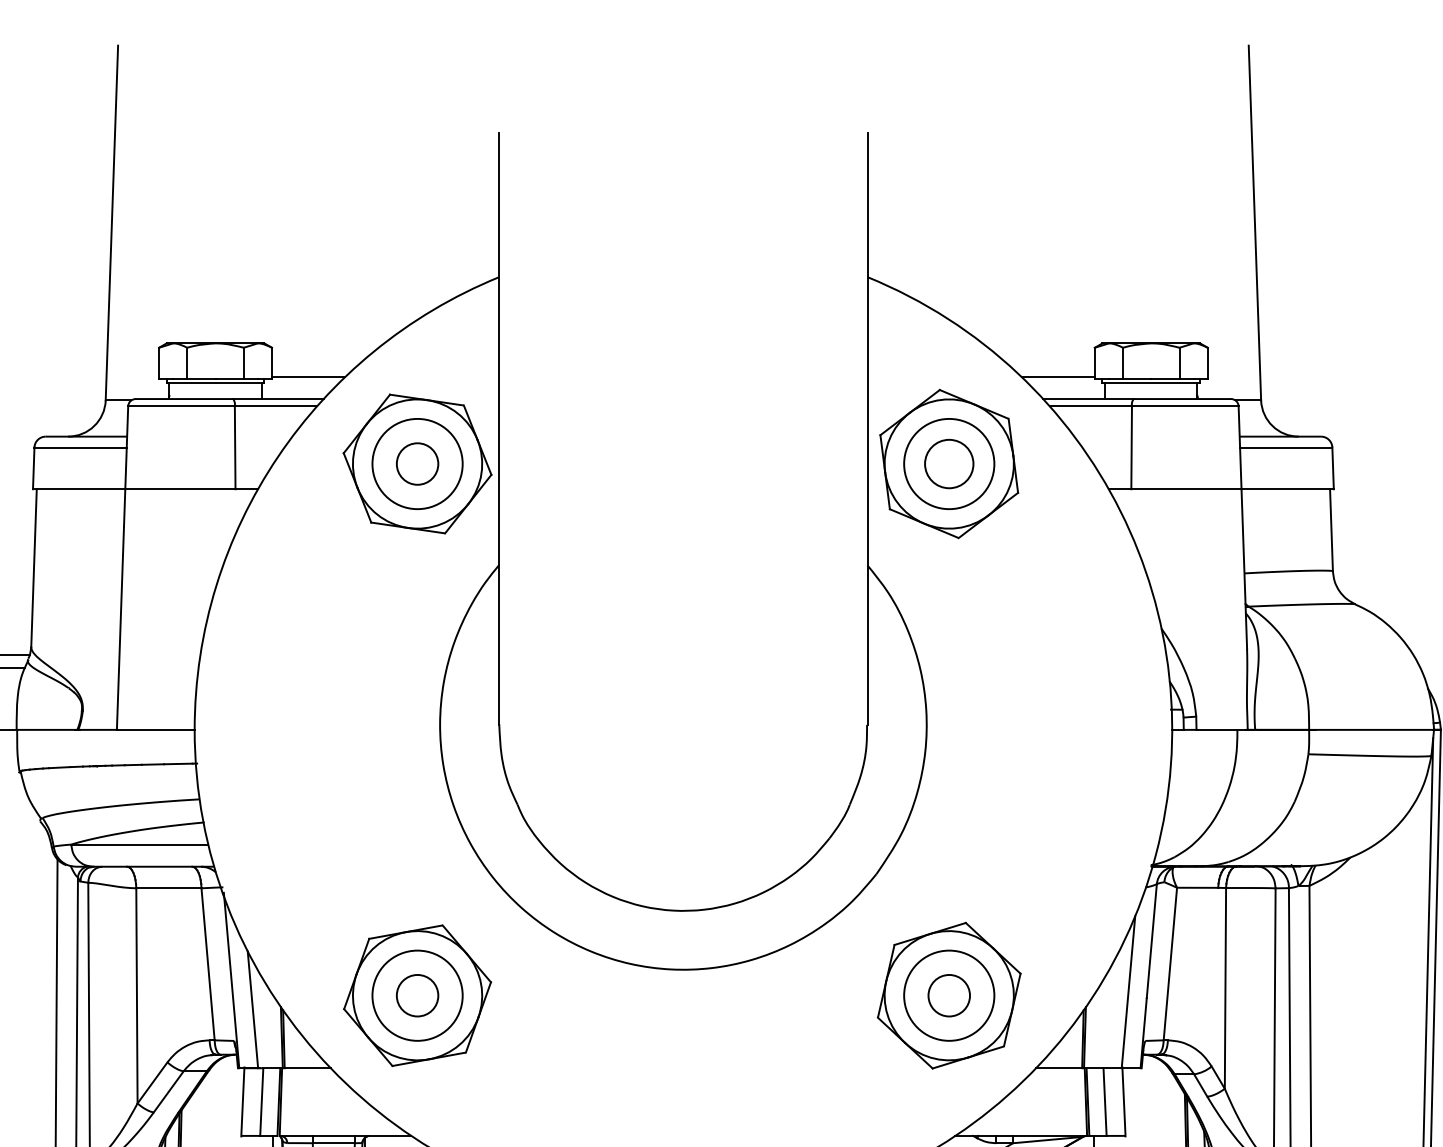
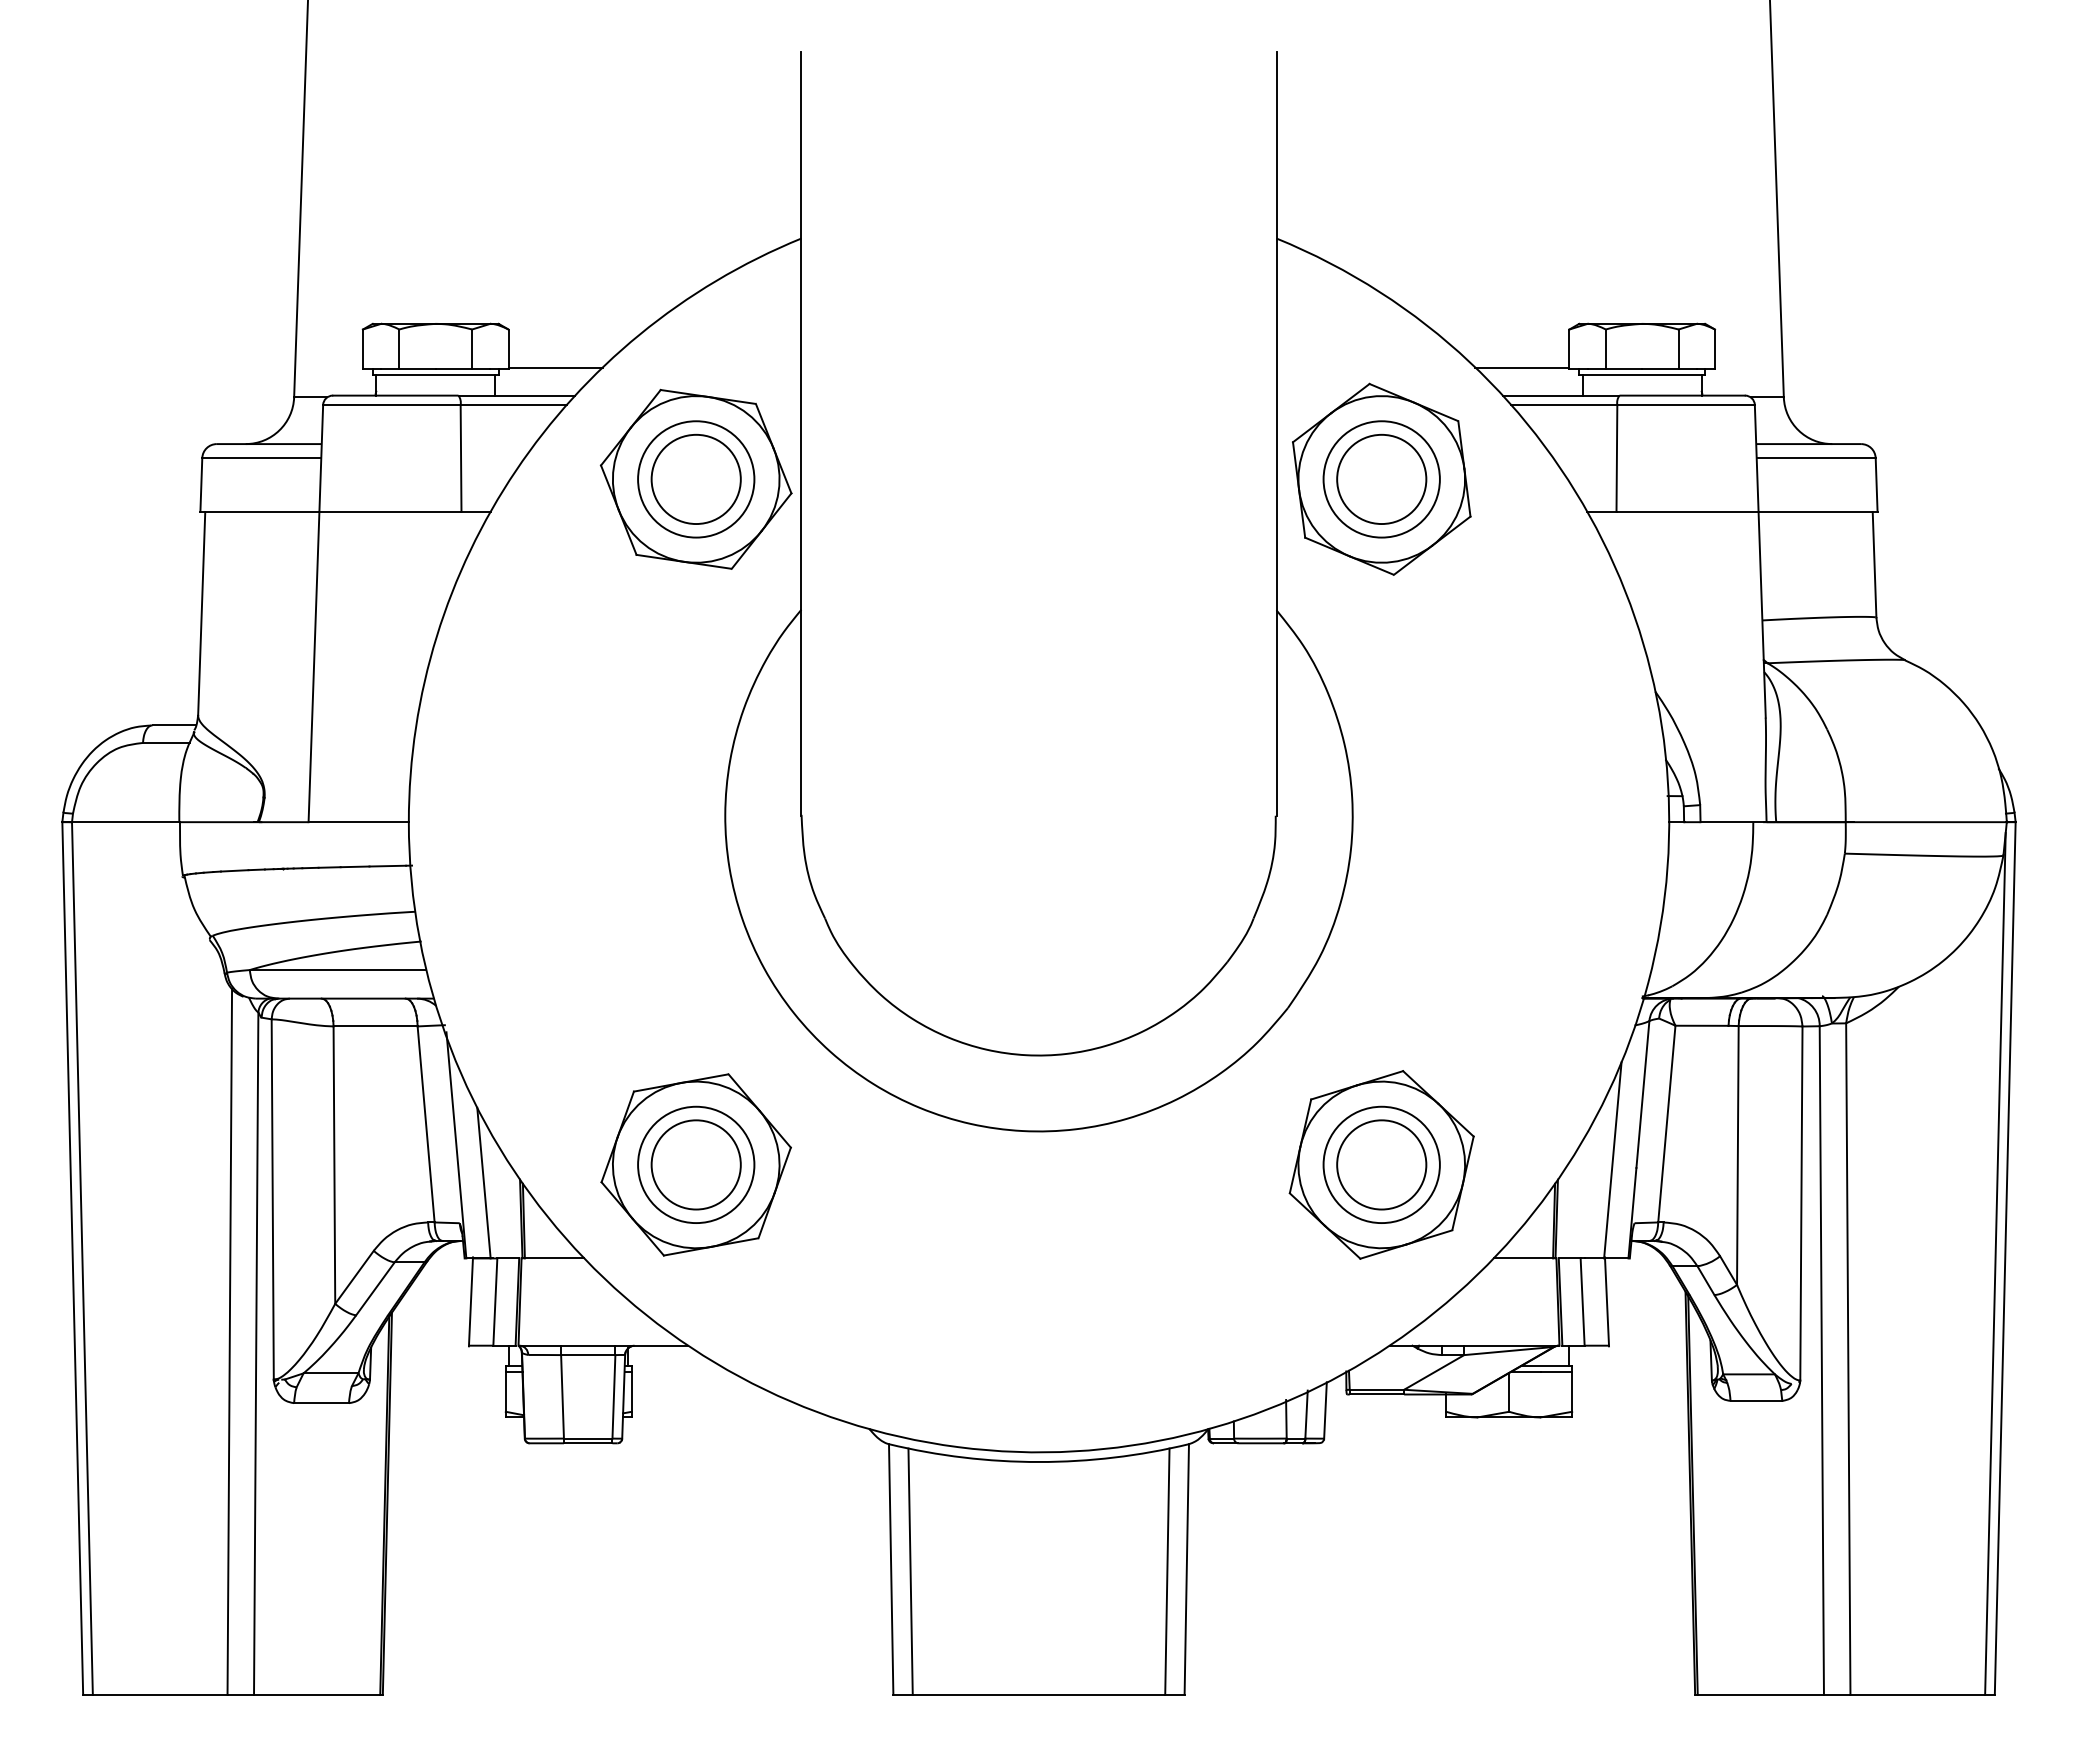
circle: (417, 464) -> (695, 479), size x1.67
circle: (949, 464) -> (1381, 479), size x1.43
circle: (417, 995) -> (695, 1164), size x1.67
circle: (949, 995) -> (1381, 1164), size x1.67

